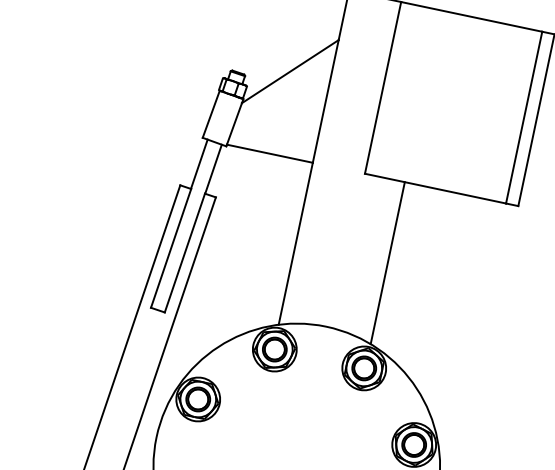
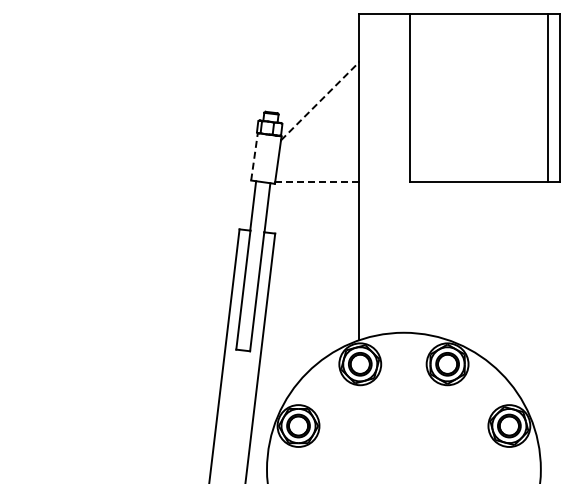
line: (290, 71) -> (320, 101), solid -> dashed
line: (211, 113) -> (254, 156), solid -> dashed
line: (270, 154) -> (317, 182), solid -> dashed
line: (387, 263) -> (448, 261), removed

